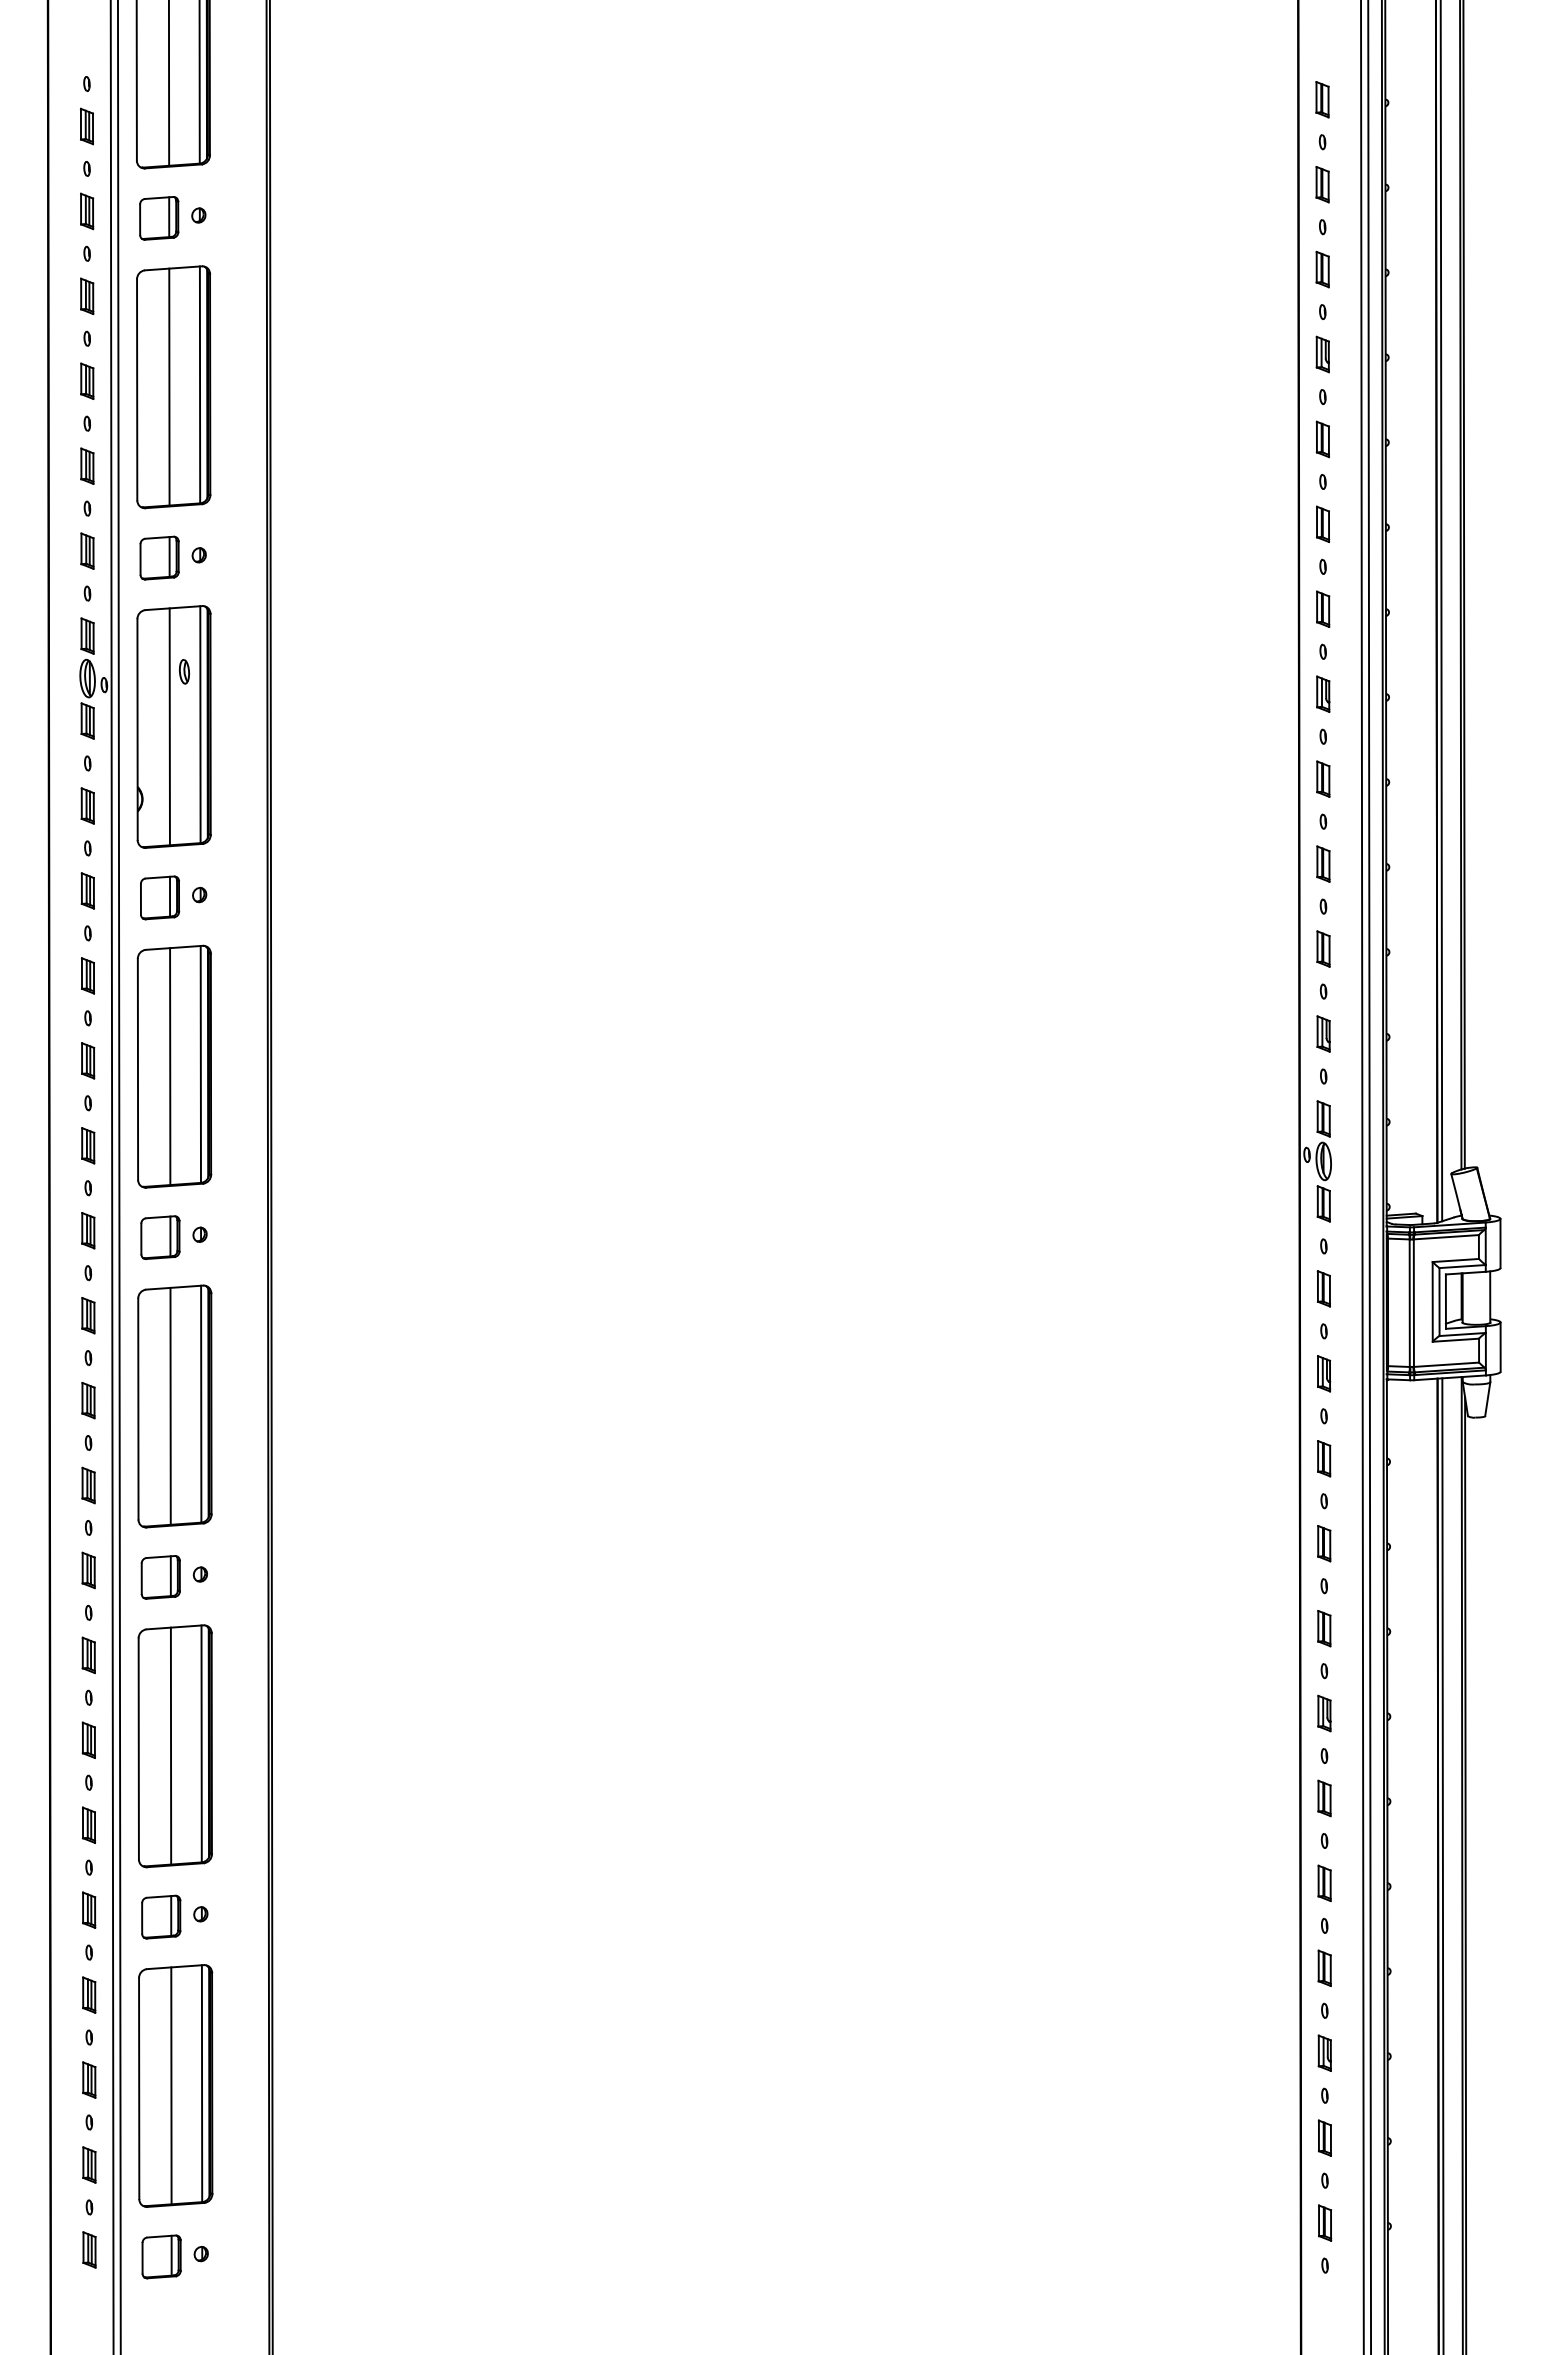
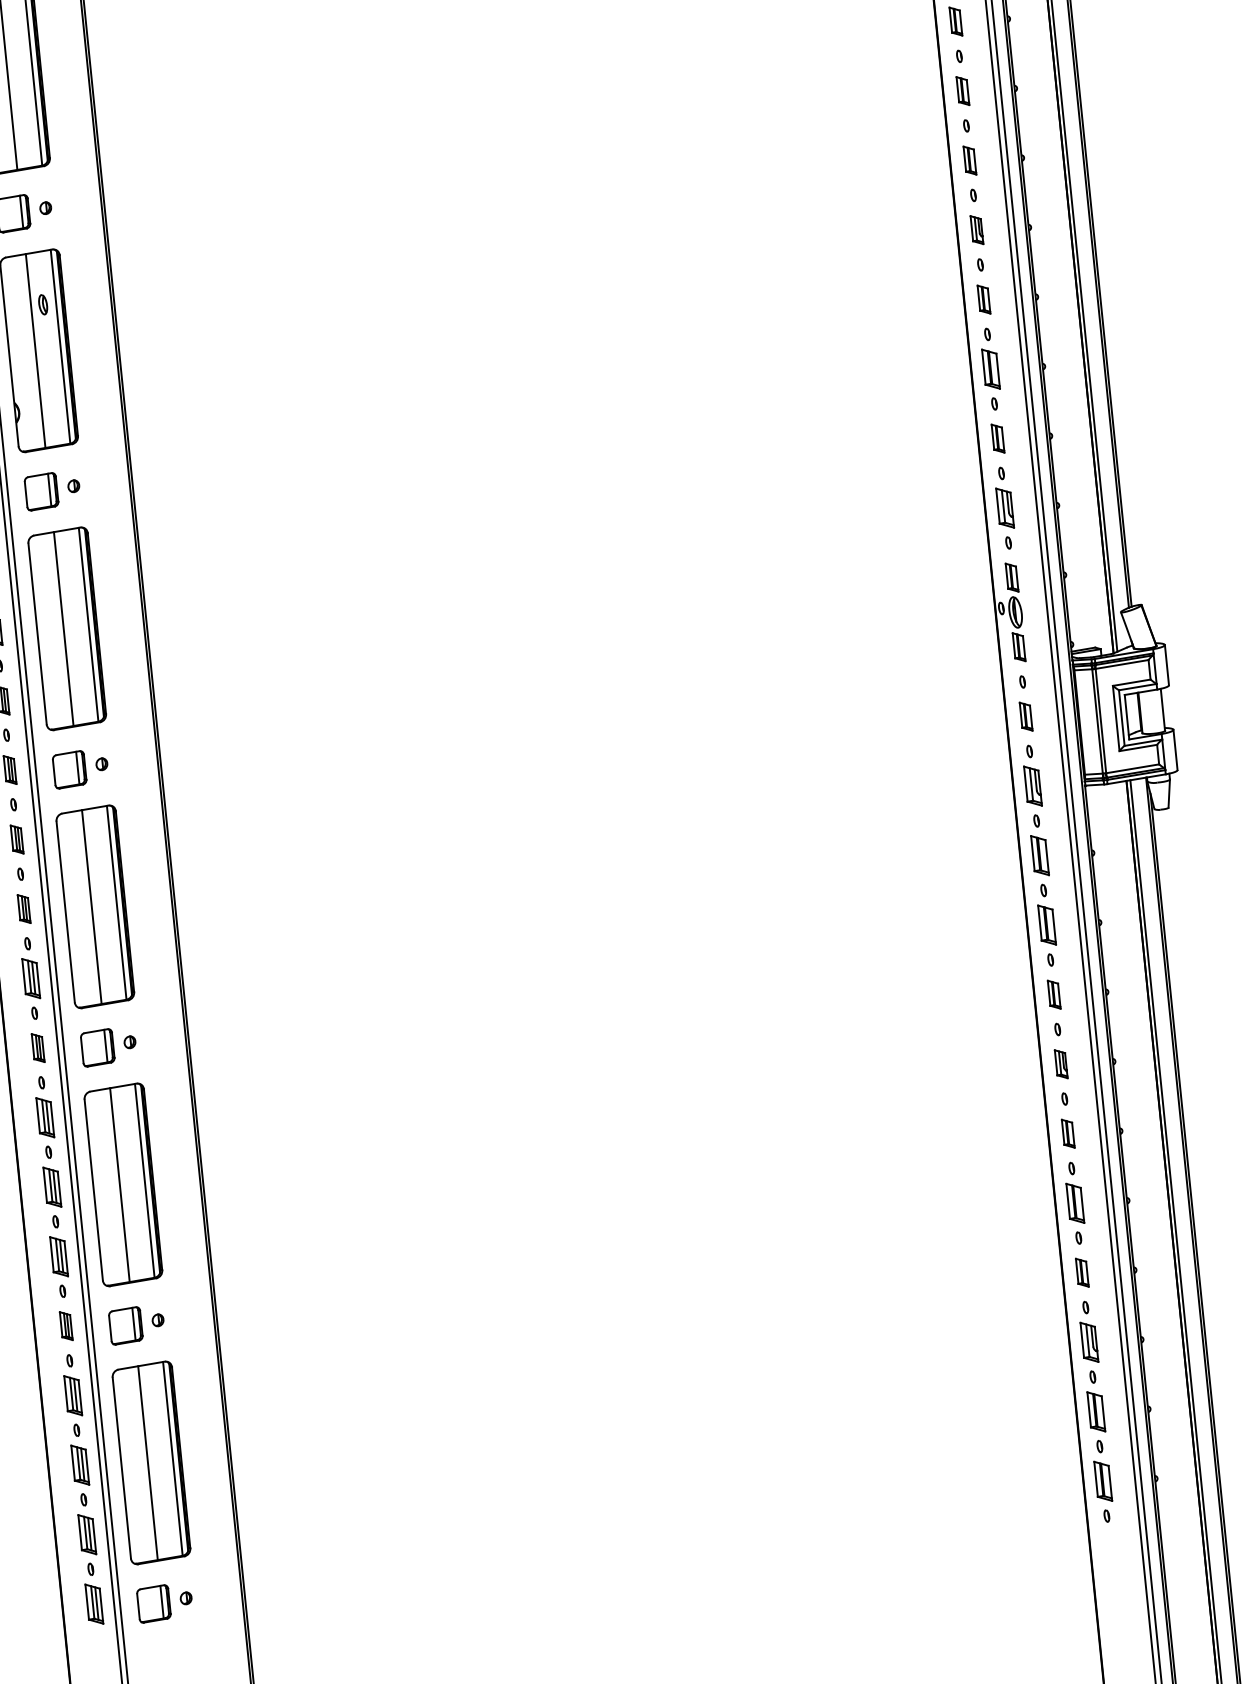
part: (1323, 863) -> (991, 368), size x1.4
part: (1323, 1033) -> (1004, 507), size x1.4
part: (1324, 1373) -> (1033, 785), size x1.4
part: (1324, 1458) -> (1040, 855), size x1.4
part: (88, 1485) -> (31, 978), size x1.4
part: (1324, 1543) -> (1047, 925), size x1.4
part: (88, 1654) -> (44, 1116), size x1.4
part: (88, 1739) -> (51, 1186), size x1.4
part: (89, 1824) -> (59, 1255), size x1.4
part: (1324, 1882) -> (1075, 1202), size x1.4
part: (89, 1994) -> (73, 1395), size x1.4
part: (1324, 2052) -> (1088, 1341), size x1.4
part: (89, 2079) -> (80, 1464), size x1.4
part: (1324, 2137) -> (1095, 1411), size x1.4
part: (89, 2164) -> (87, 1534), size x1.4
part: (1325, 2222) -> (1103, 1480), size x1.4
part: (89, 2249) -> (94, 1603), size x1.4

